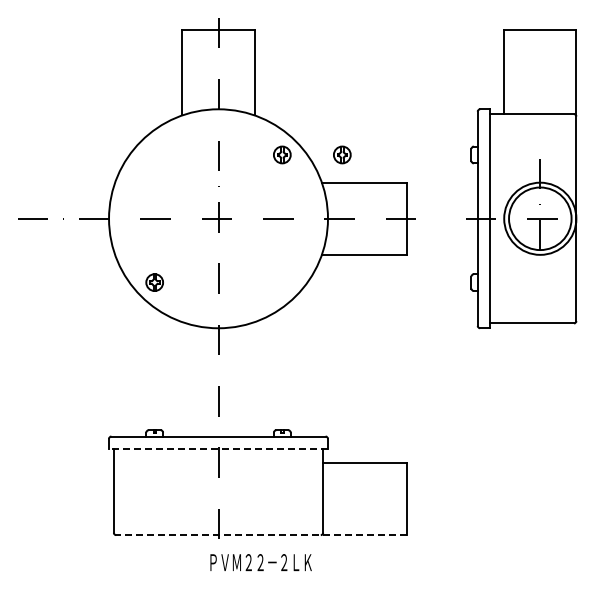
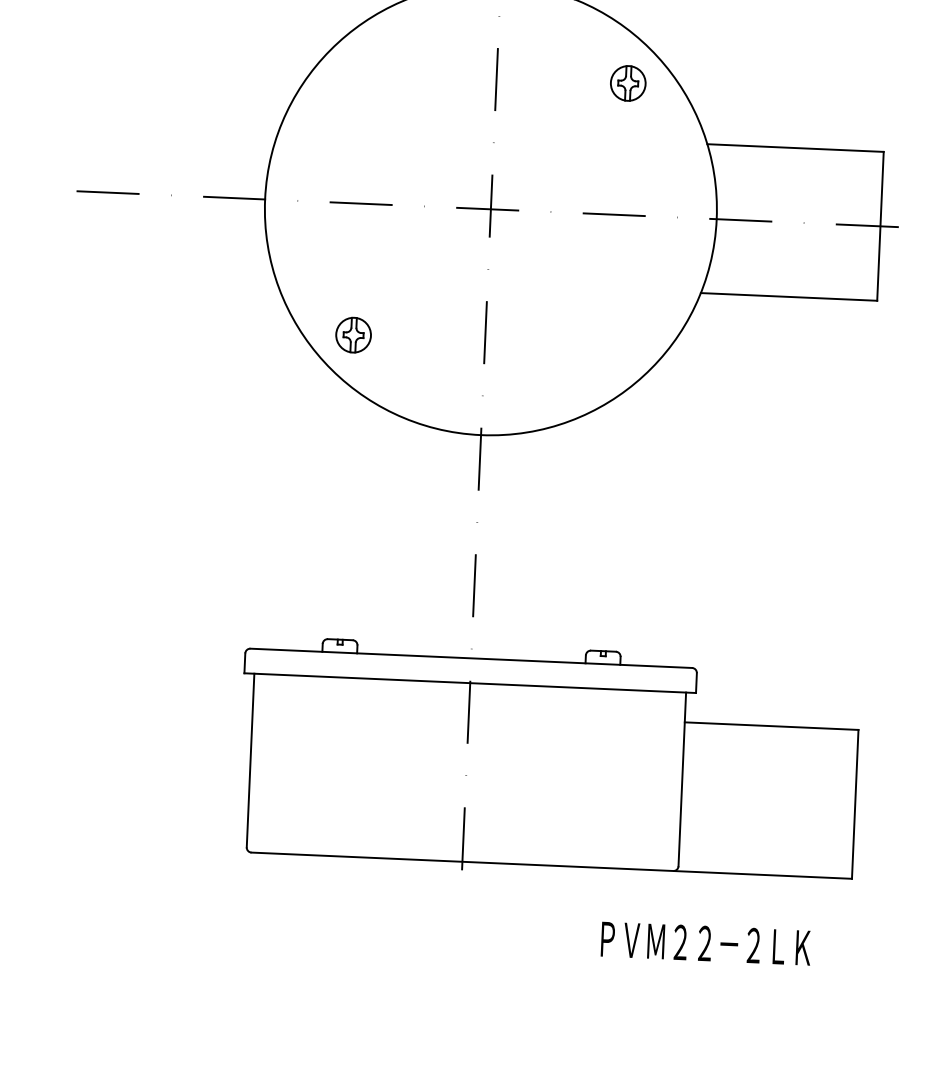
part: (342, 154) -> (752, 87), removed
line: (218, 448) -> (470, 683), dashed -> solid
line: (261, 535) -> (551, 866), dashed -> solid
text: (260, 562) -> (704, 943), moved

